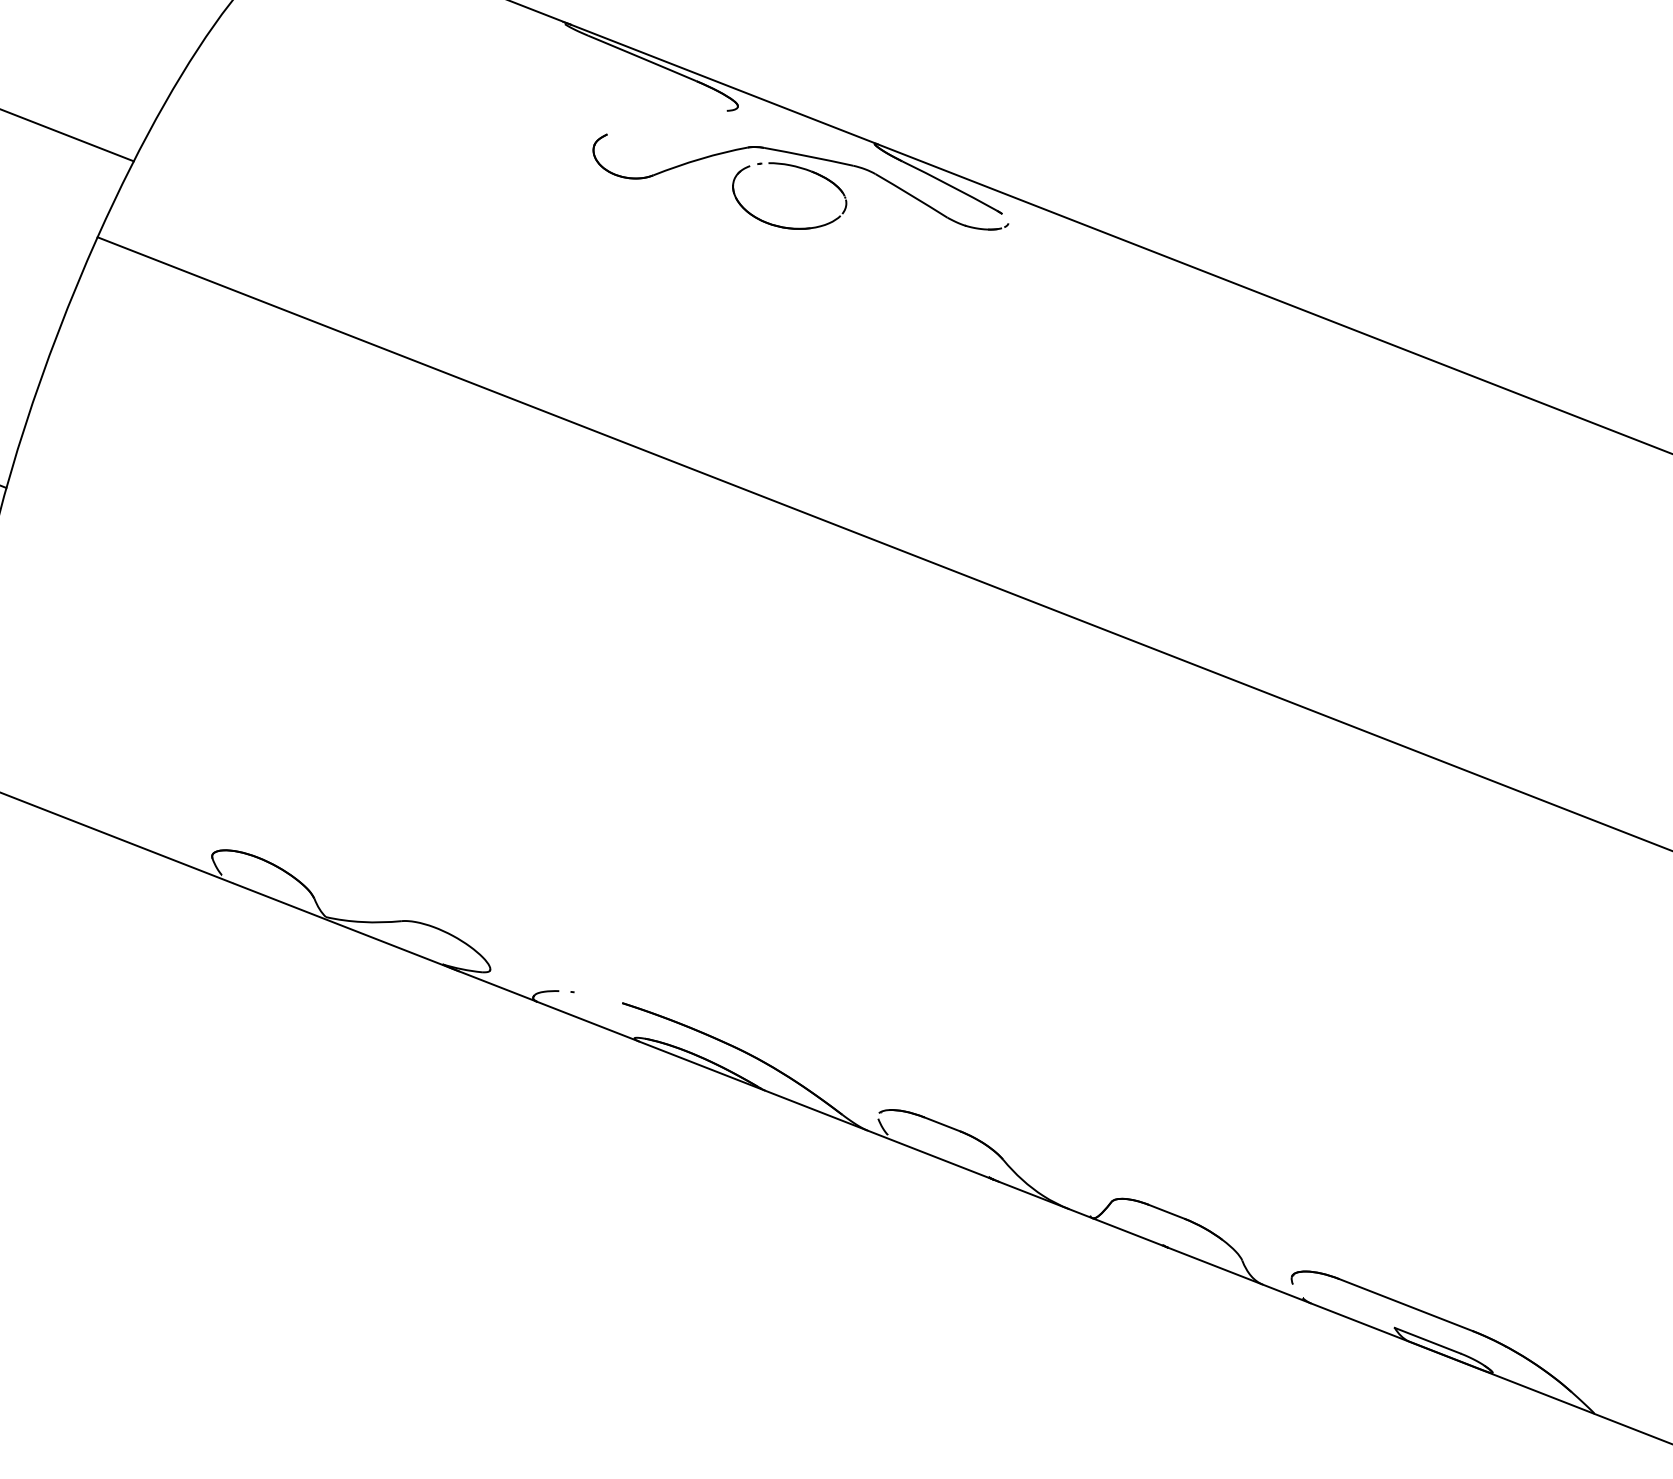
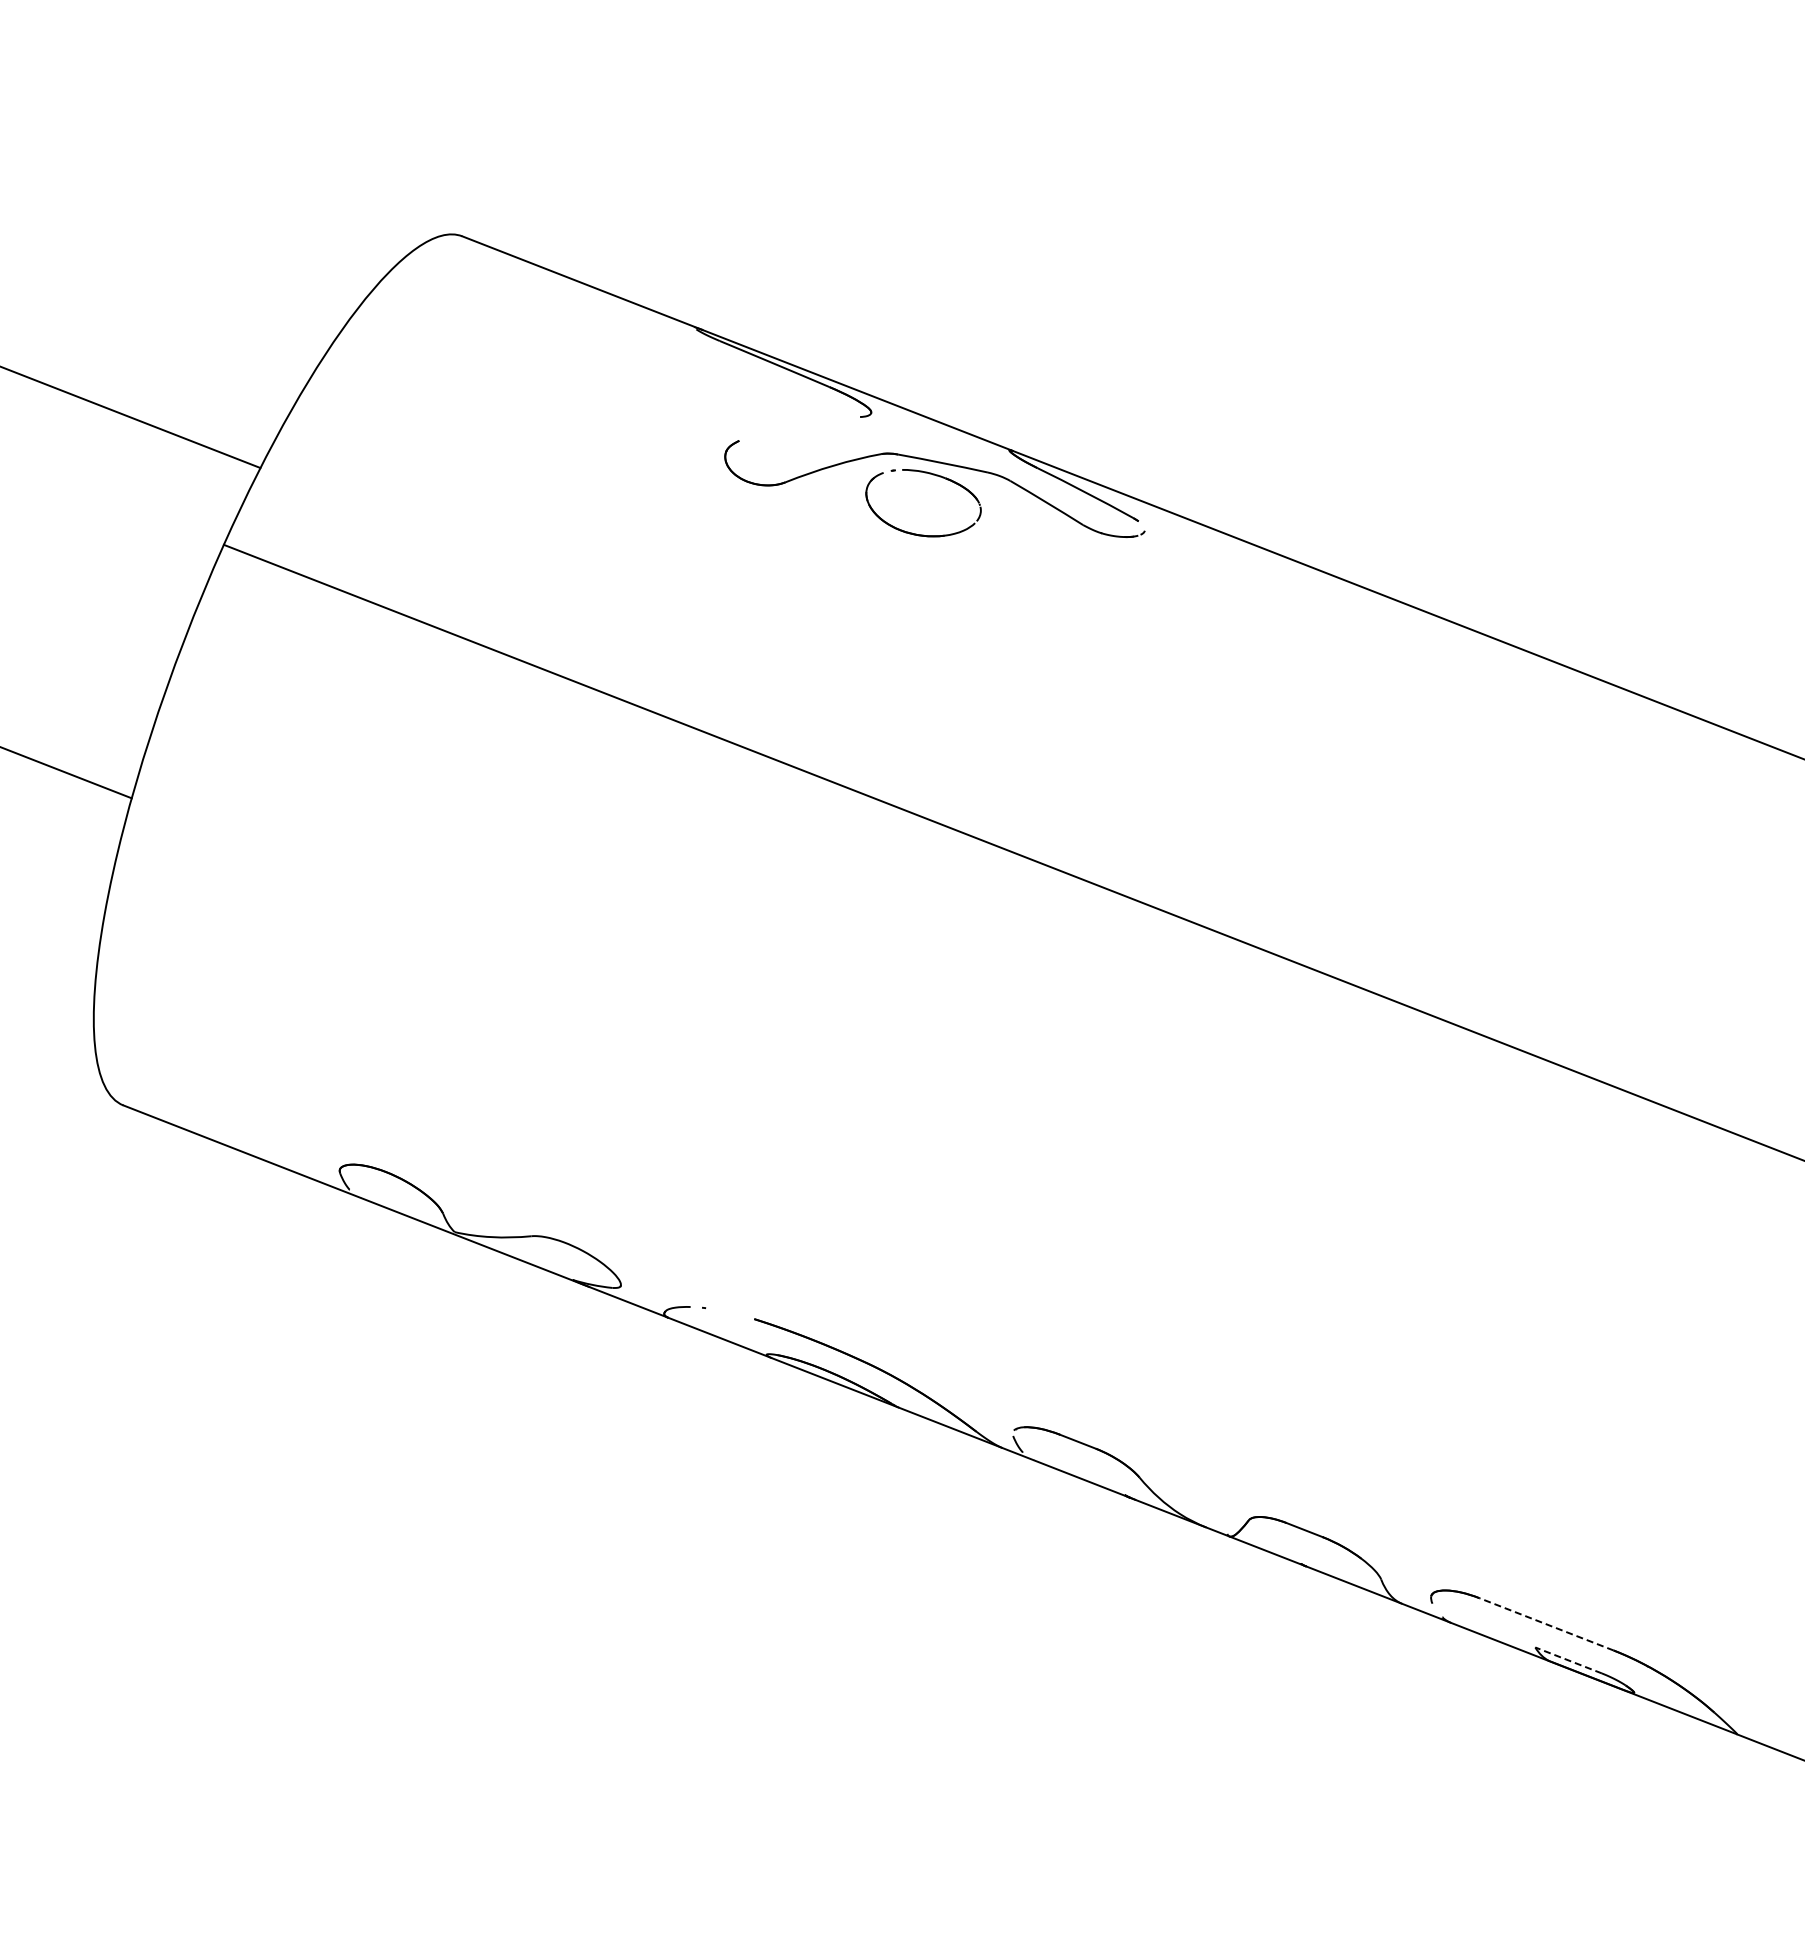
line: (1405, 1305) -> (1546, 1624), solid -> dashed
line: (1427, 1340) -> (1568, 1660), solid -> dashed

